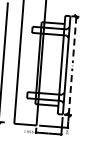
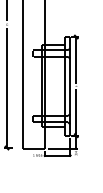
line: (74, 40) -> (76, 60), dashed -> solid
line: (70, 90) -> (76, 111), dashed -> solid

